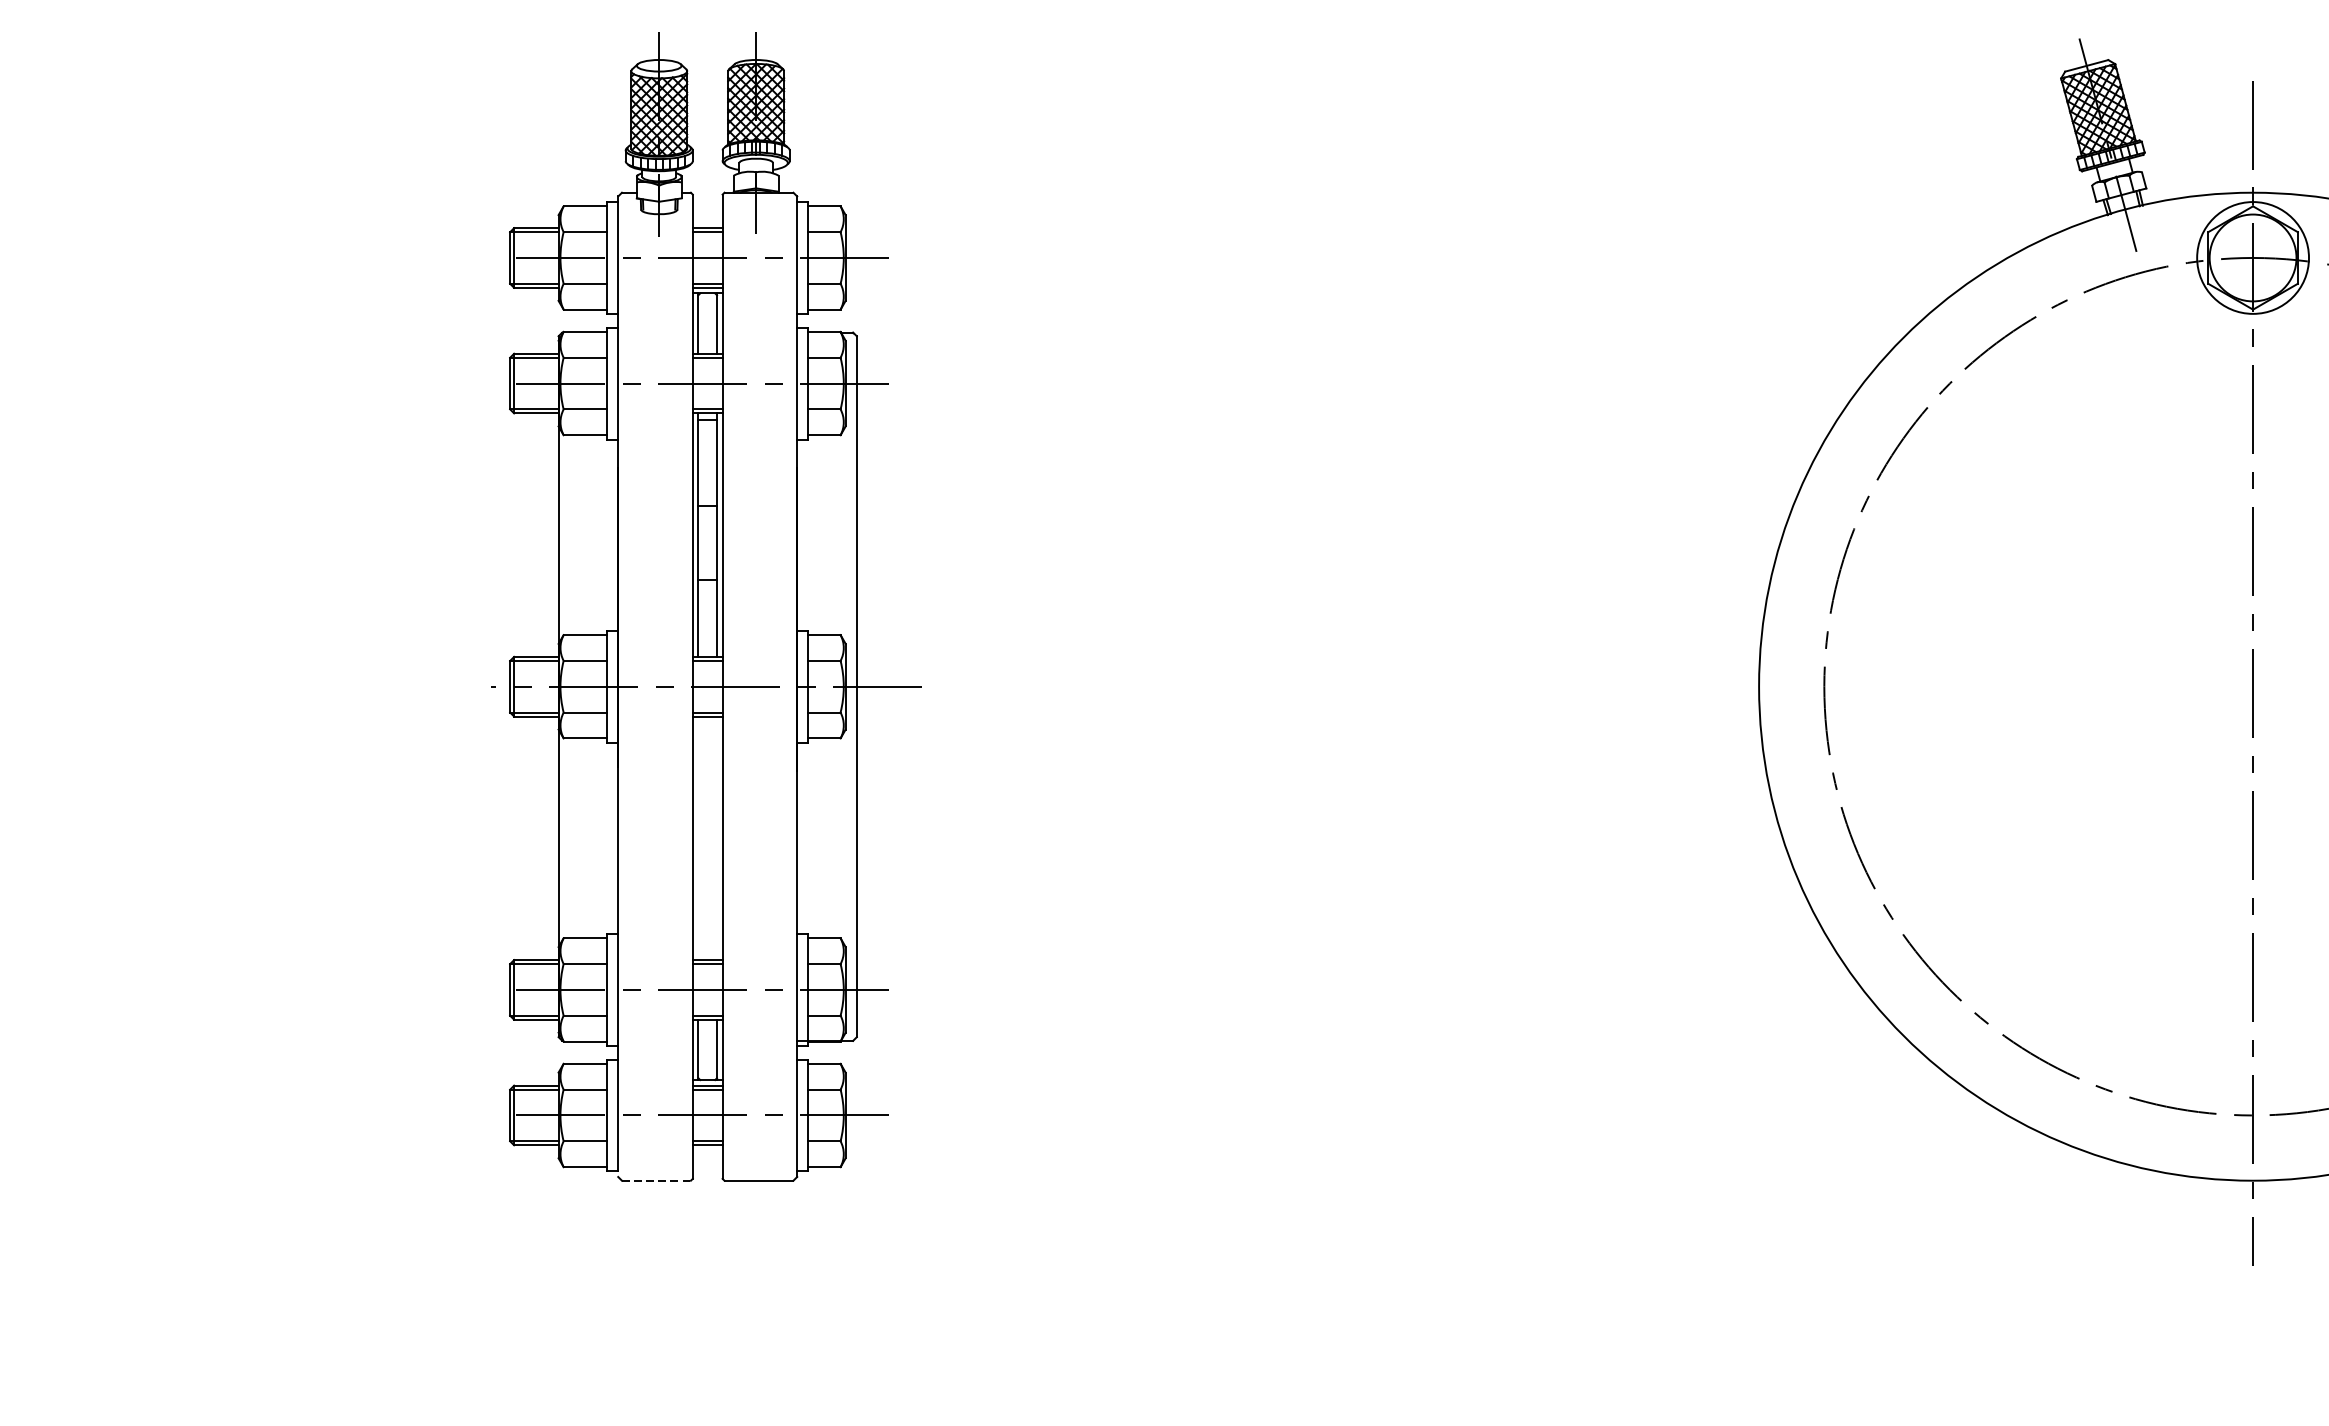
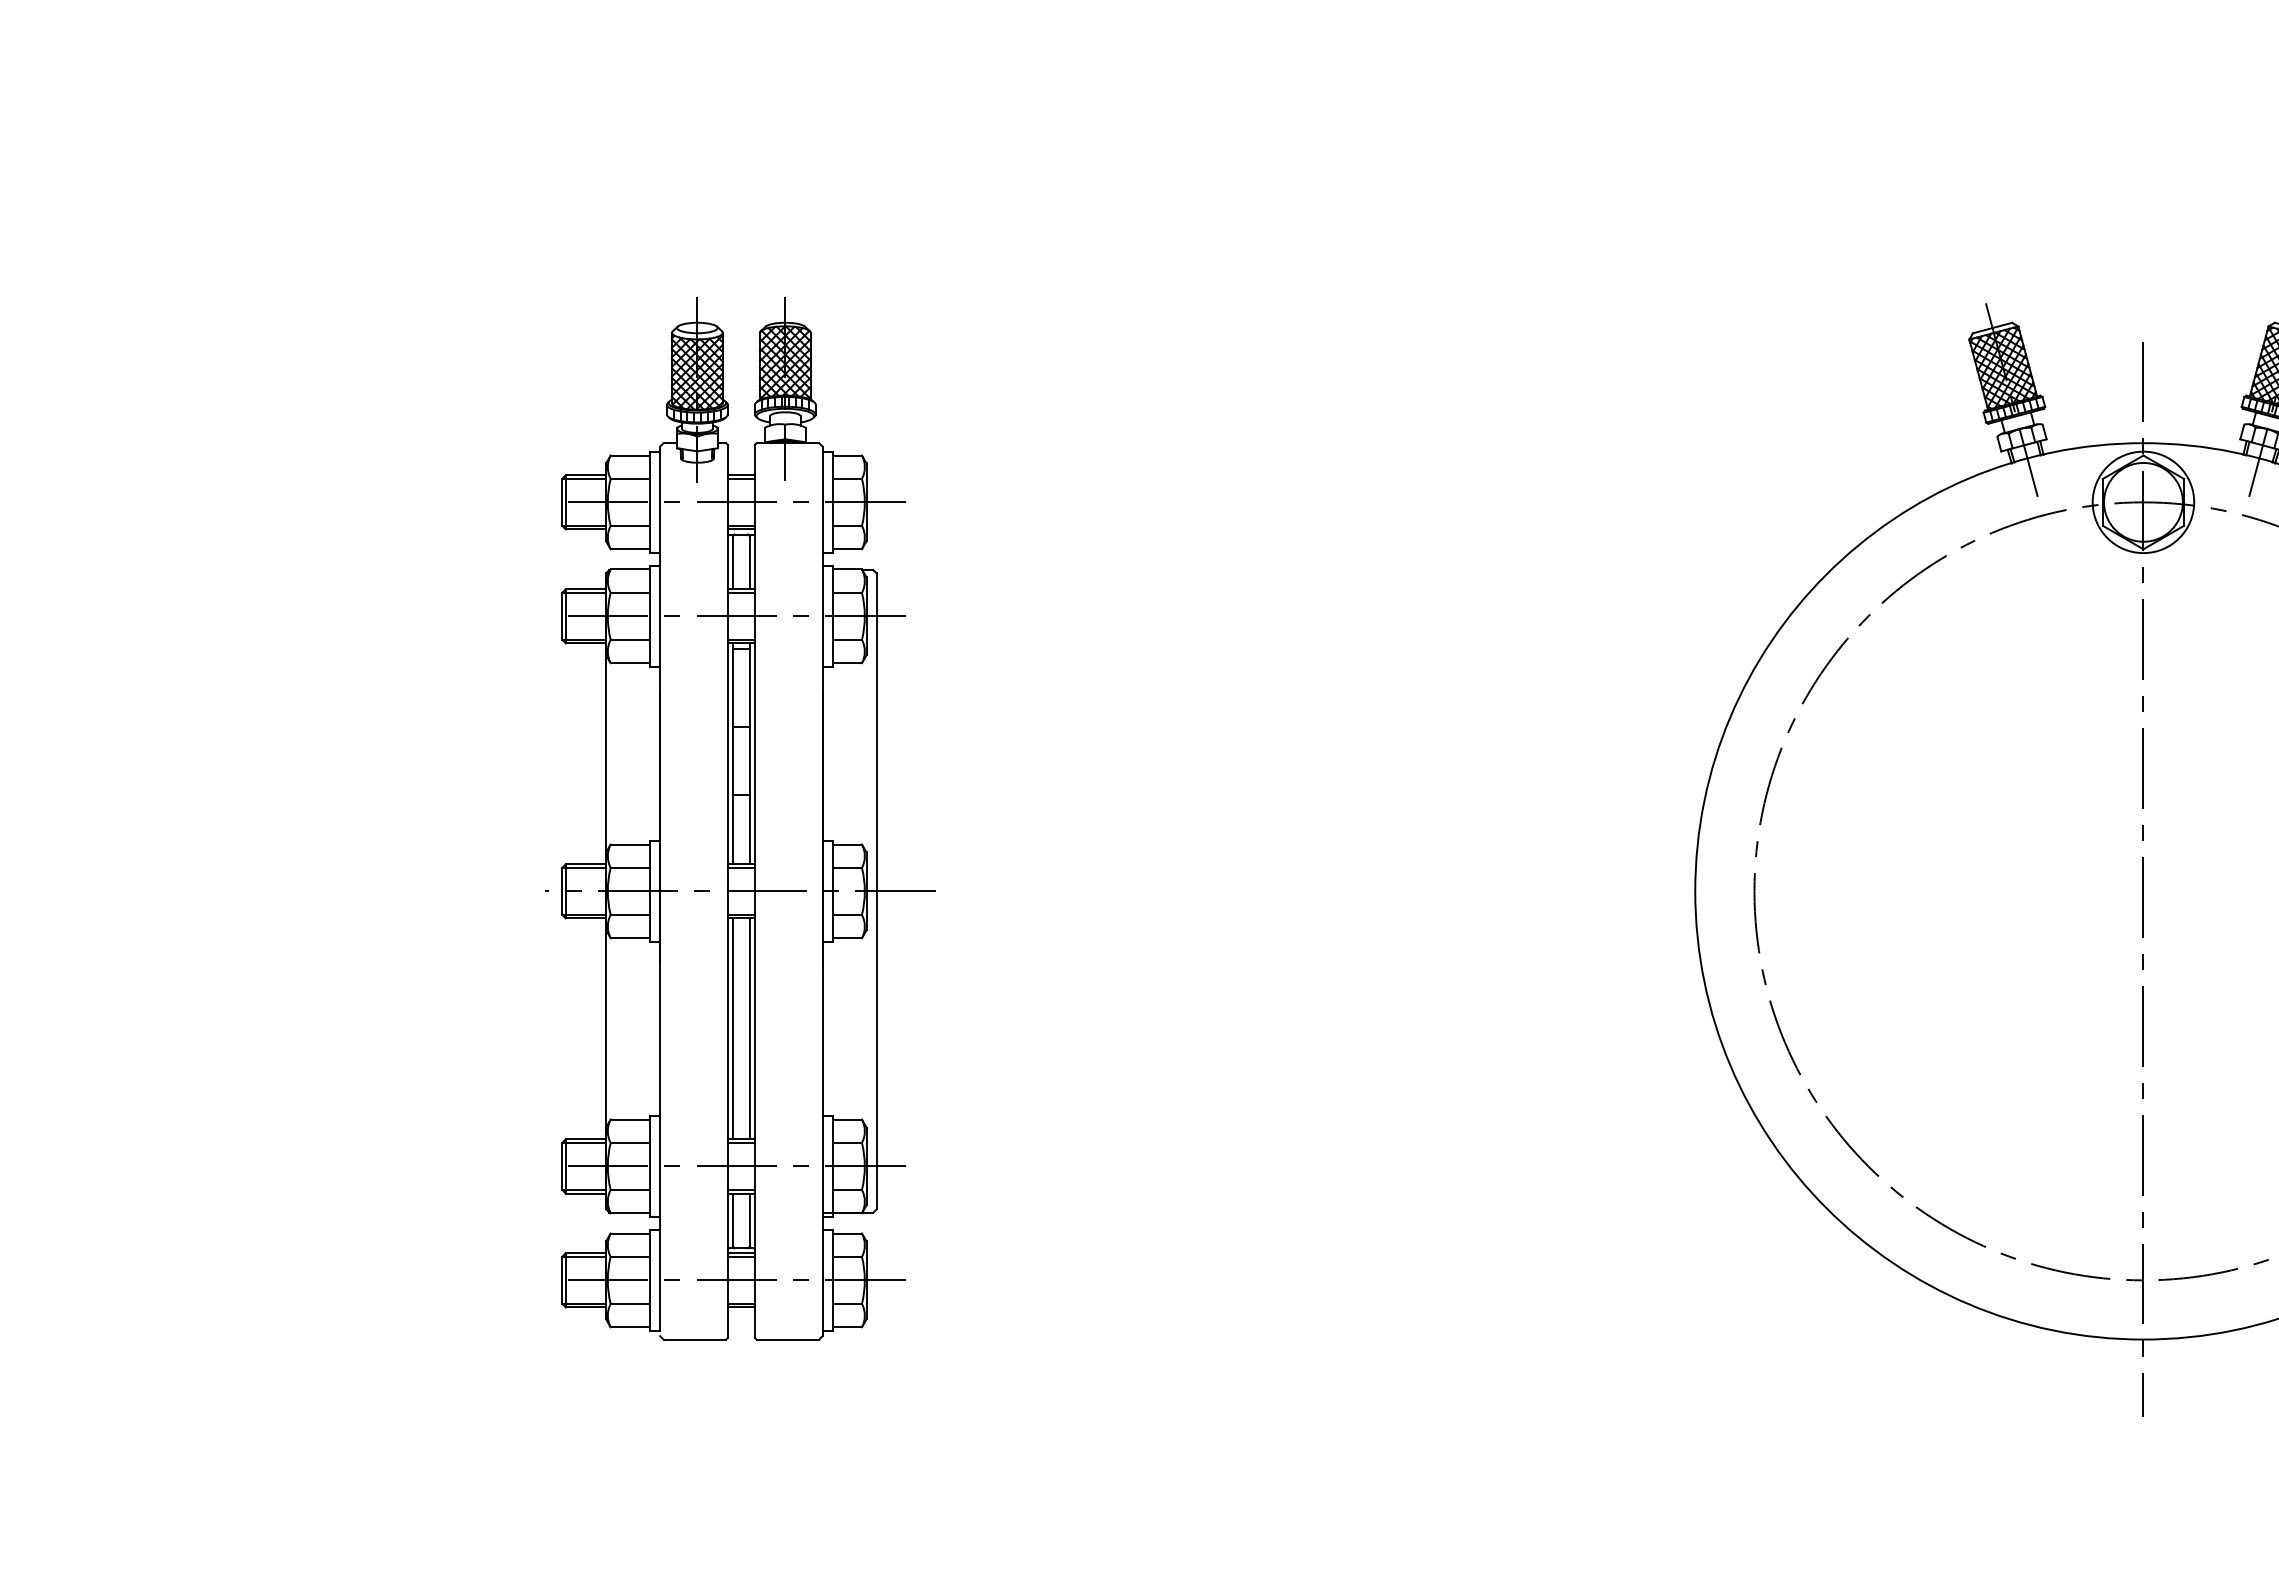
line: (697, 837) -> (732, 1028), added
line: (716, 837) -> (749, 1028), added
line: (657, 1180) -> (695, 1339), dashed -> solid

